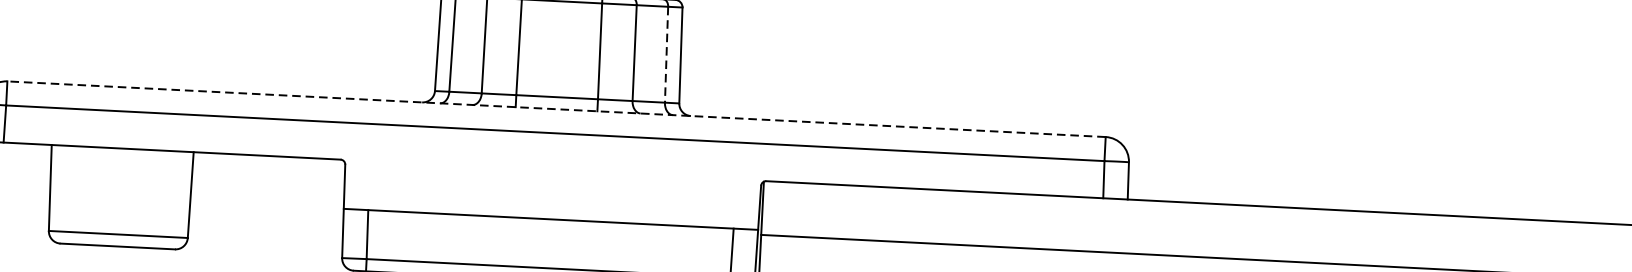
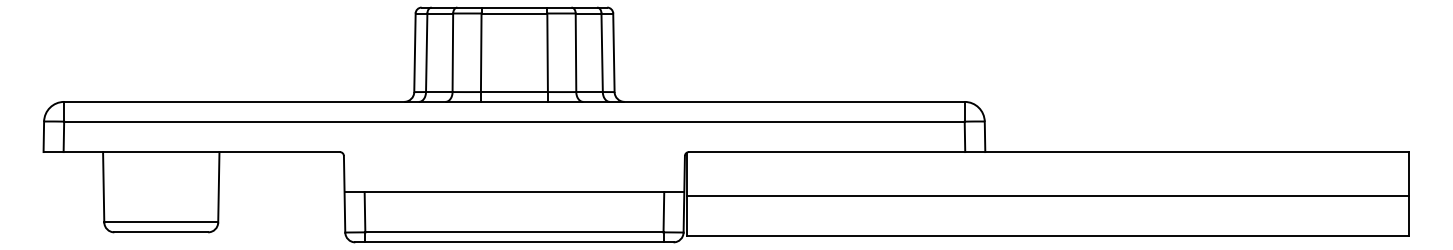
line: (666, 55) -> (602, 53), dashed -> solid
line: (555, 108) -> (513, 101), dashed -> solid

